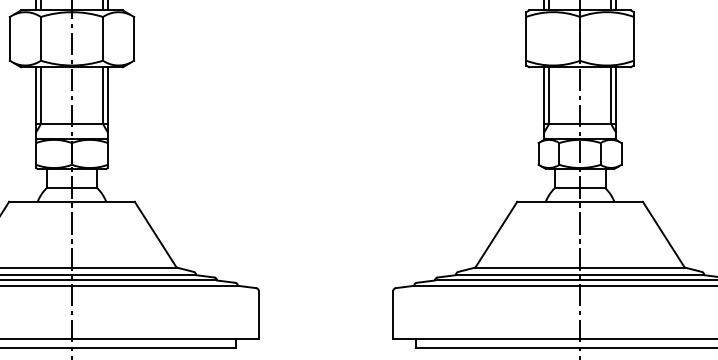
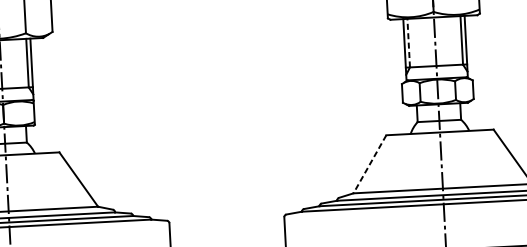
line: (549, 95) -> (409, 43), solid -> dashed
line: (496, 234) -> (370, 164), solid -> dashed

